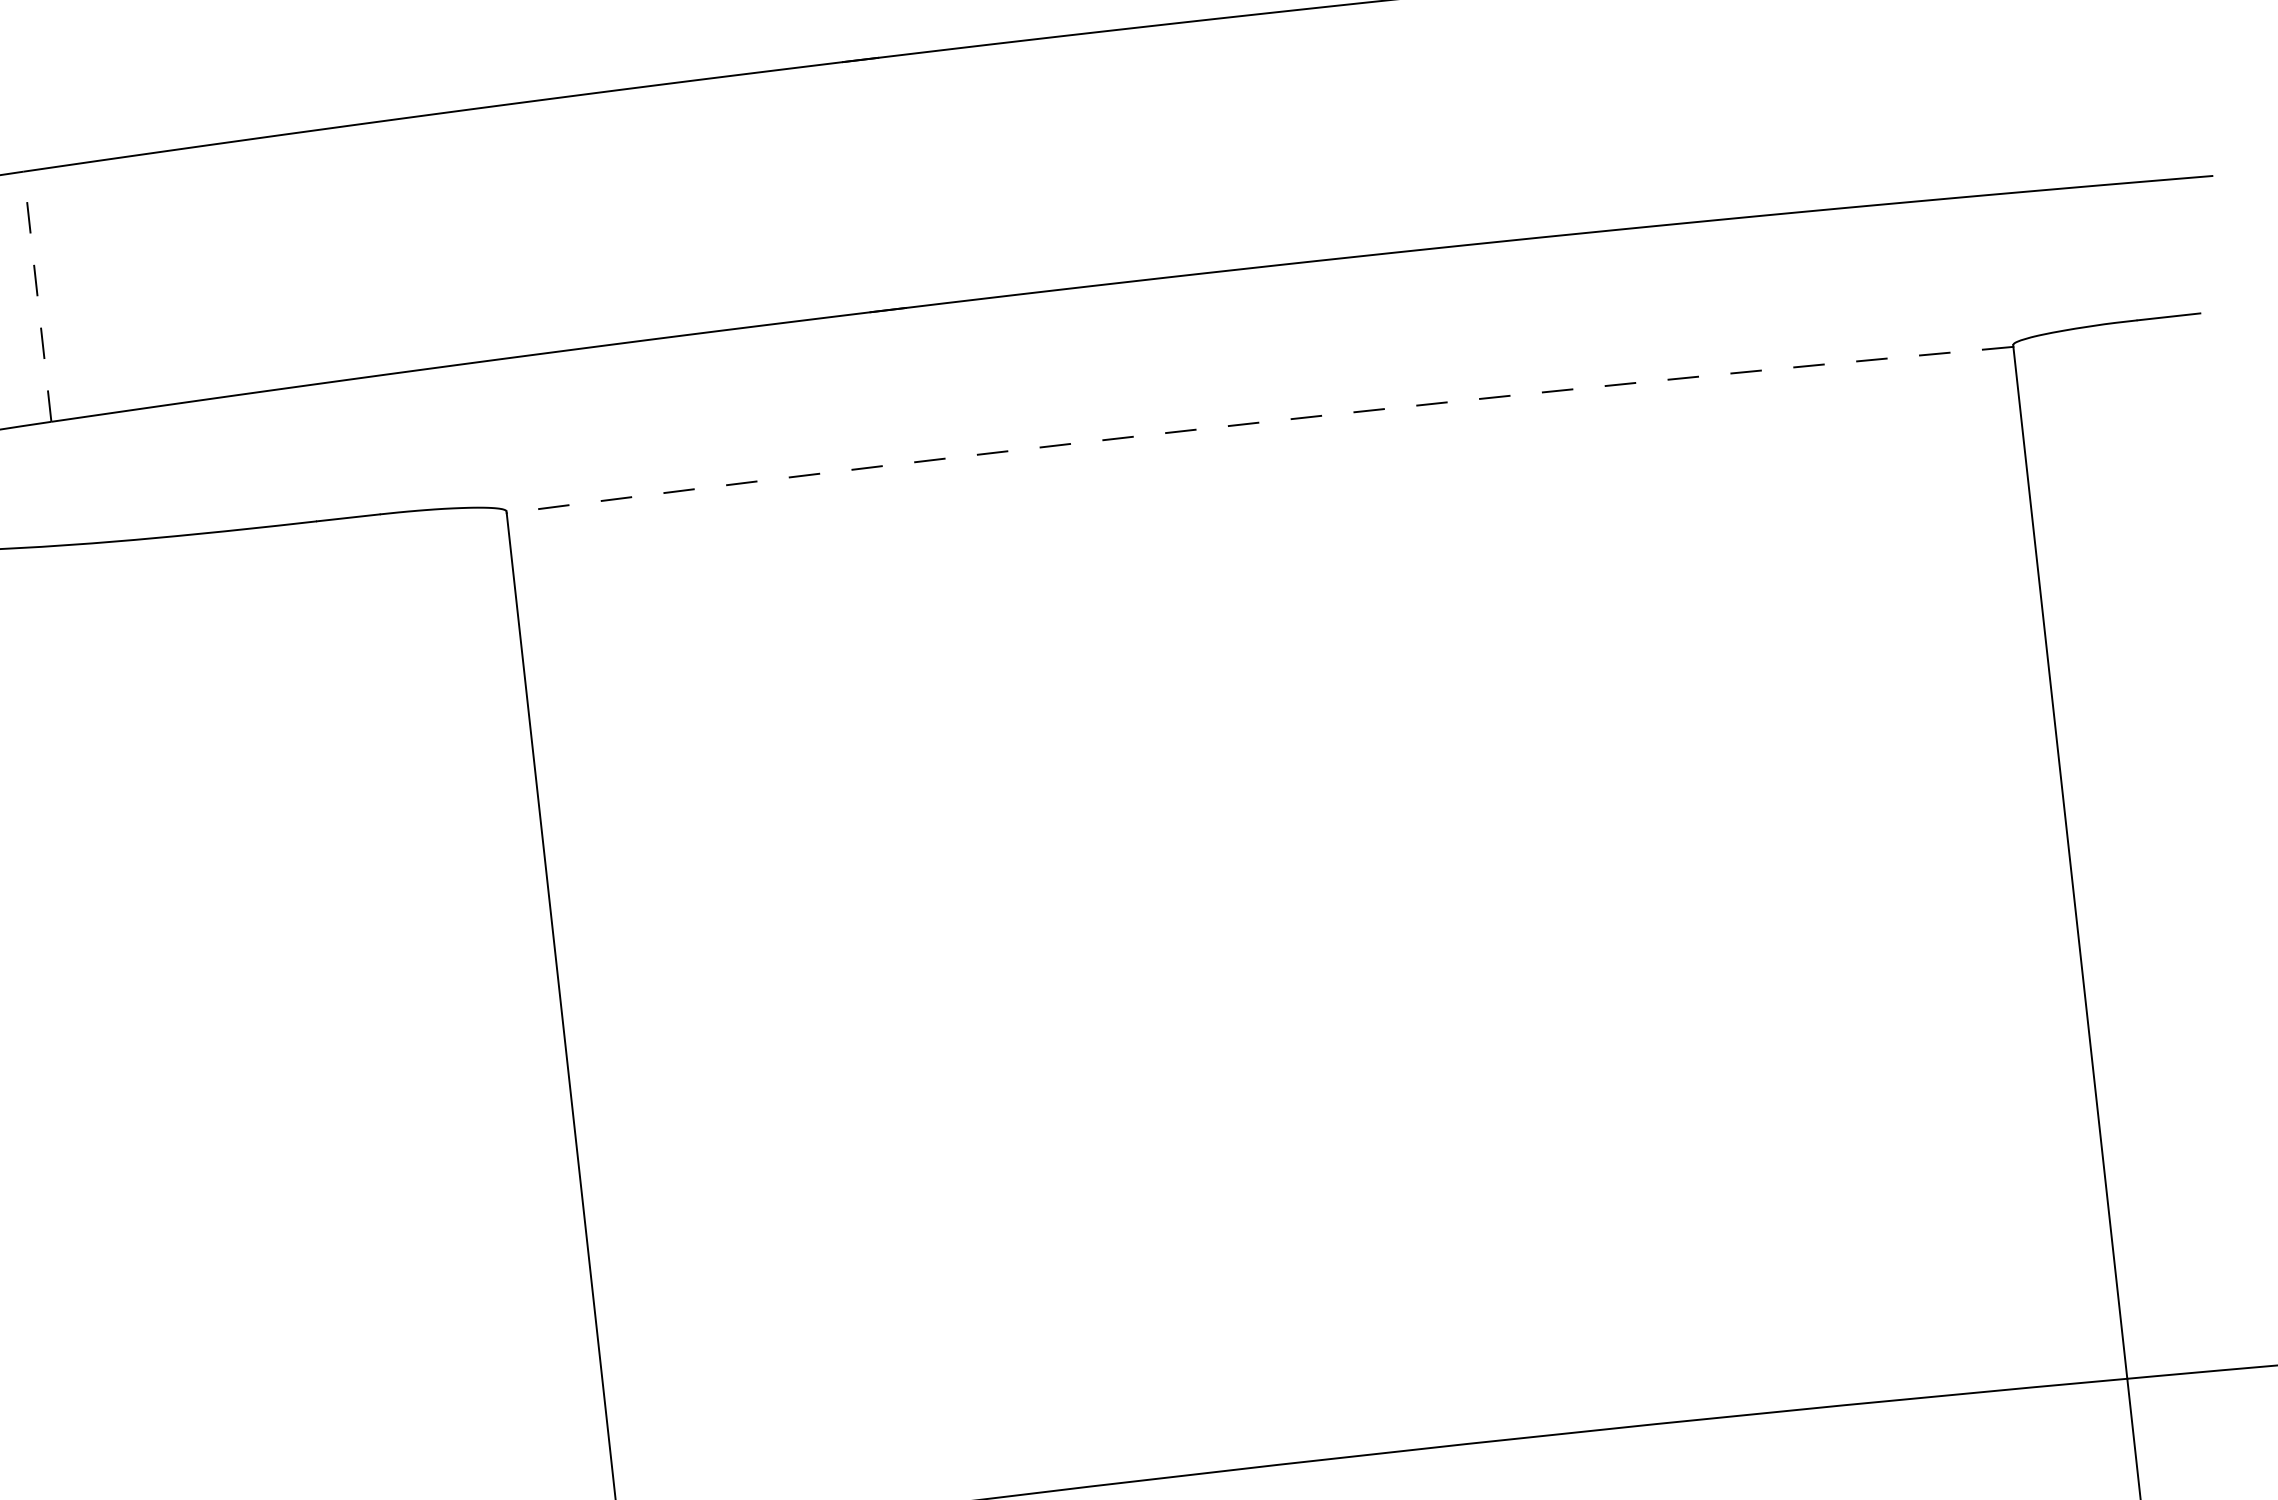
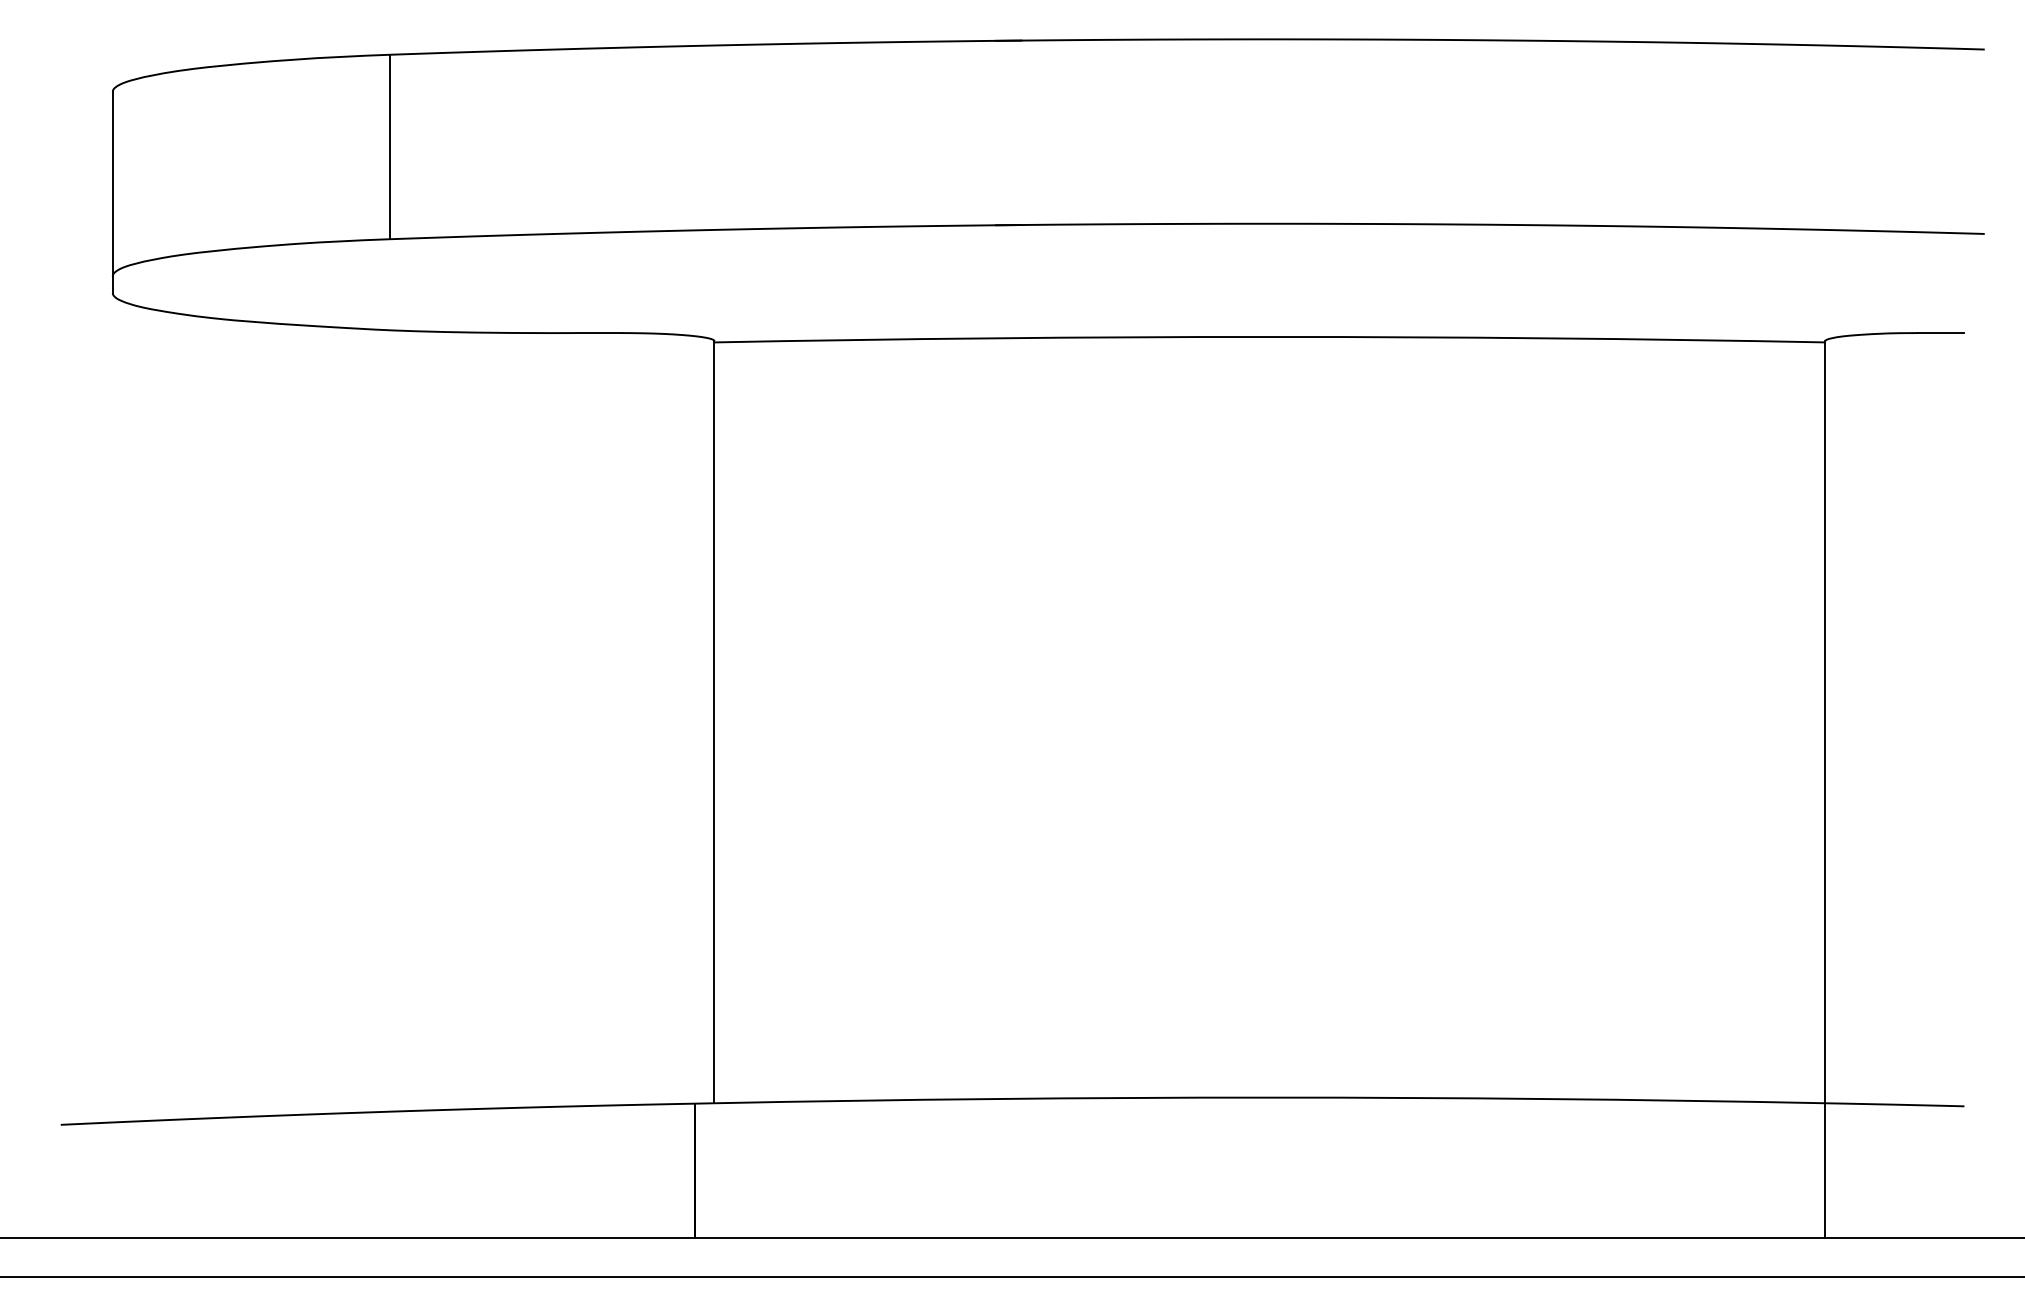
line: (37, 296) -> (390, 146), dashed -> solid
line: (1258, 422) -> (1269, 336), dashed -> solid

